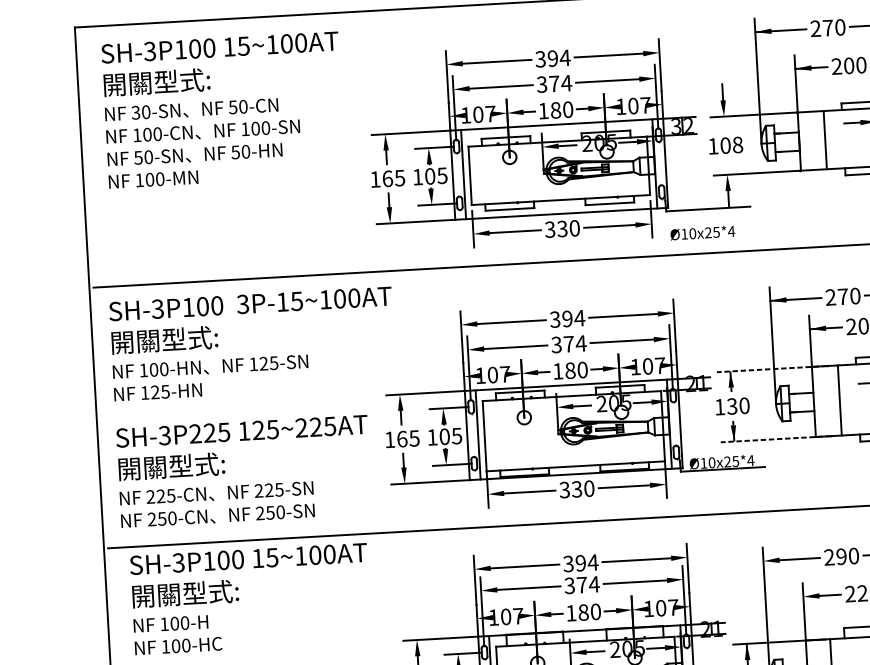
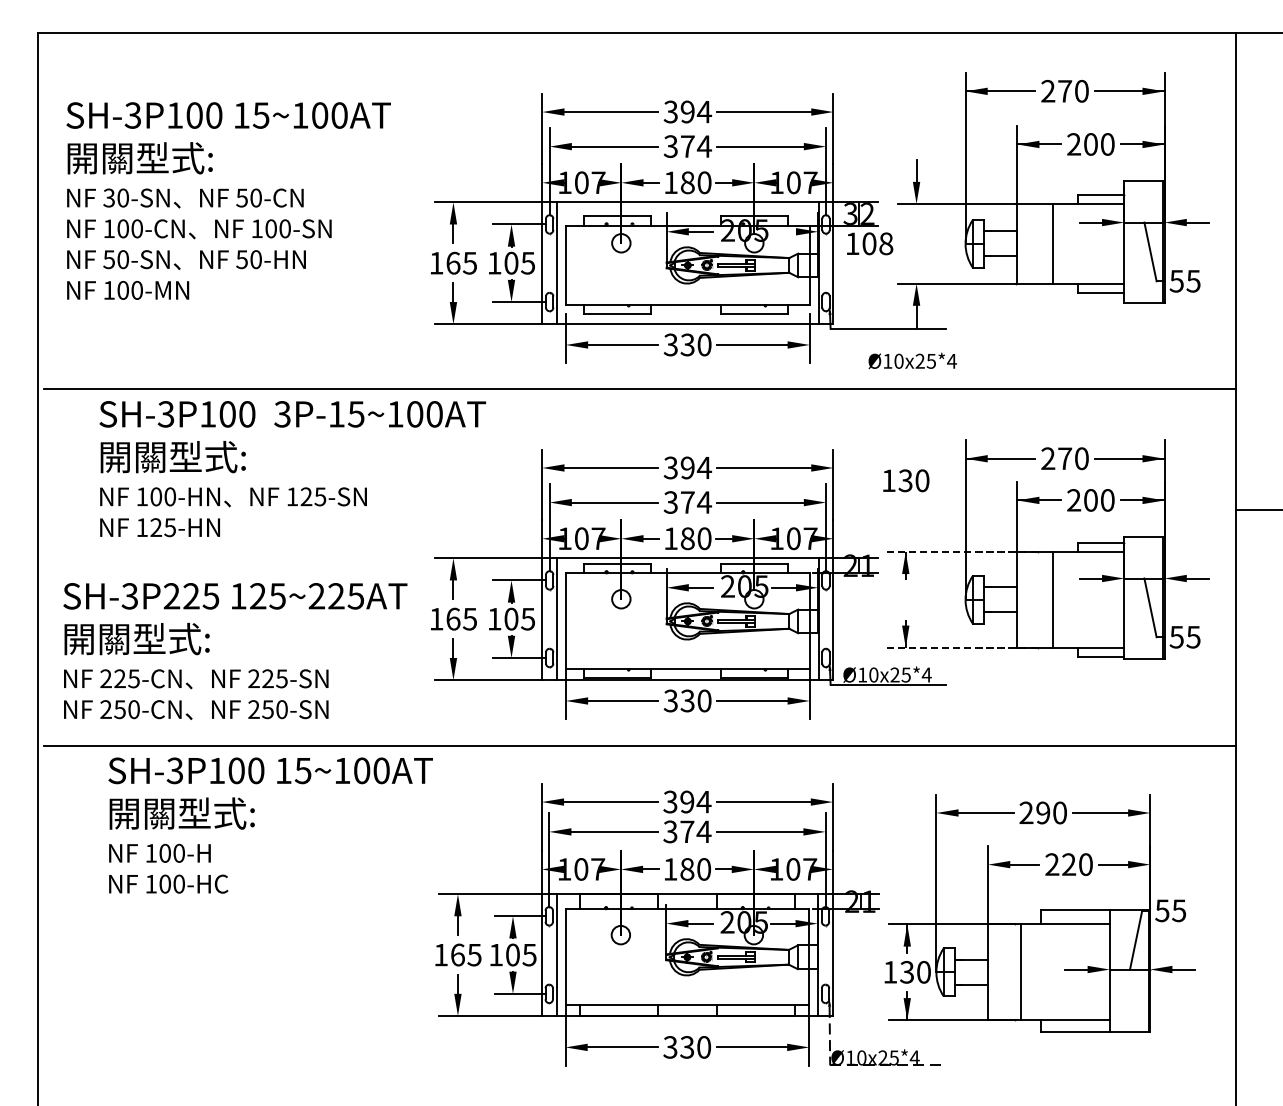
text: (223, 109) -> (228, 200), moved
line: (627, 142) -> (783, 231), removed
text: (726, 145) -> (870, 243), moved
text: (702, 232) -> (912, 360), moved
text: (252, 344) -> (292, 469), moved
text: (732, 406) -> (906, 480), moved
text: (250, 599) -> (270, 825), moved

